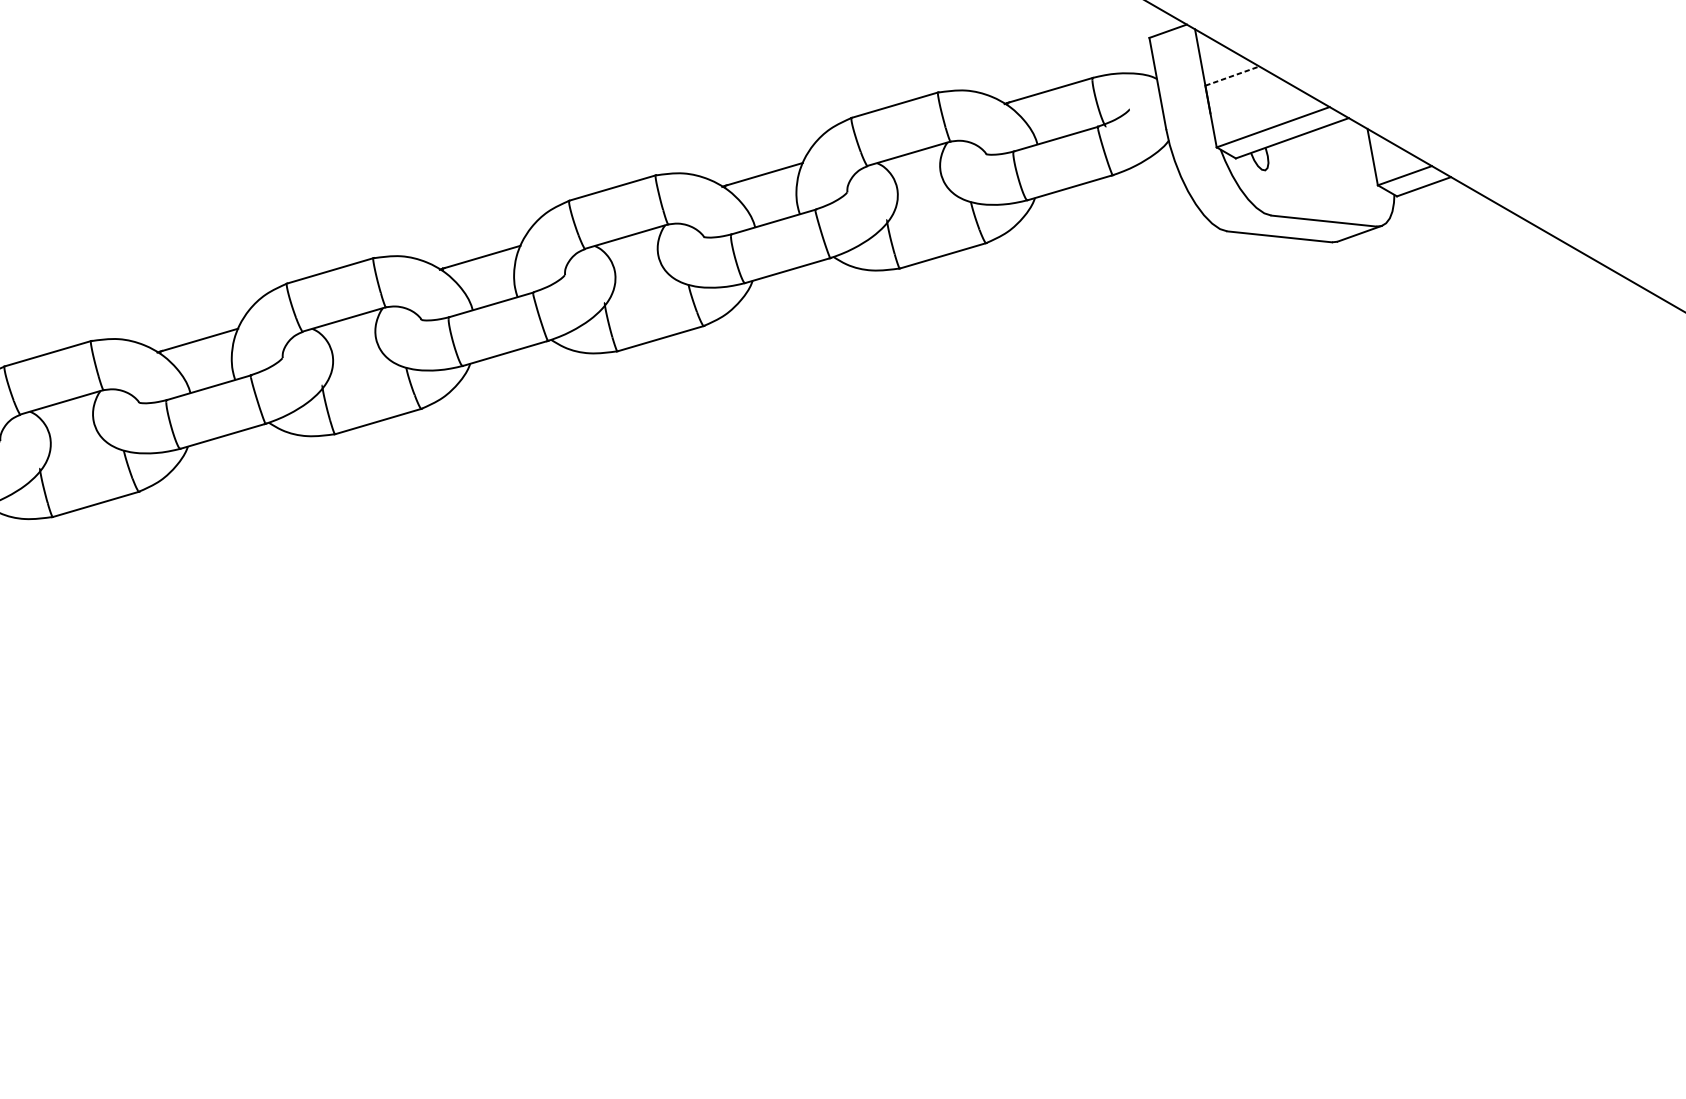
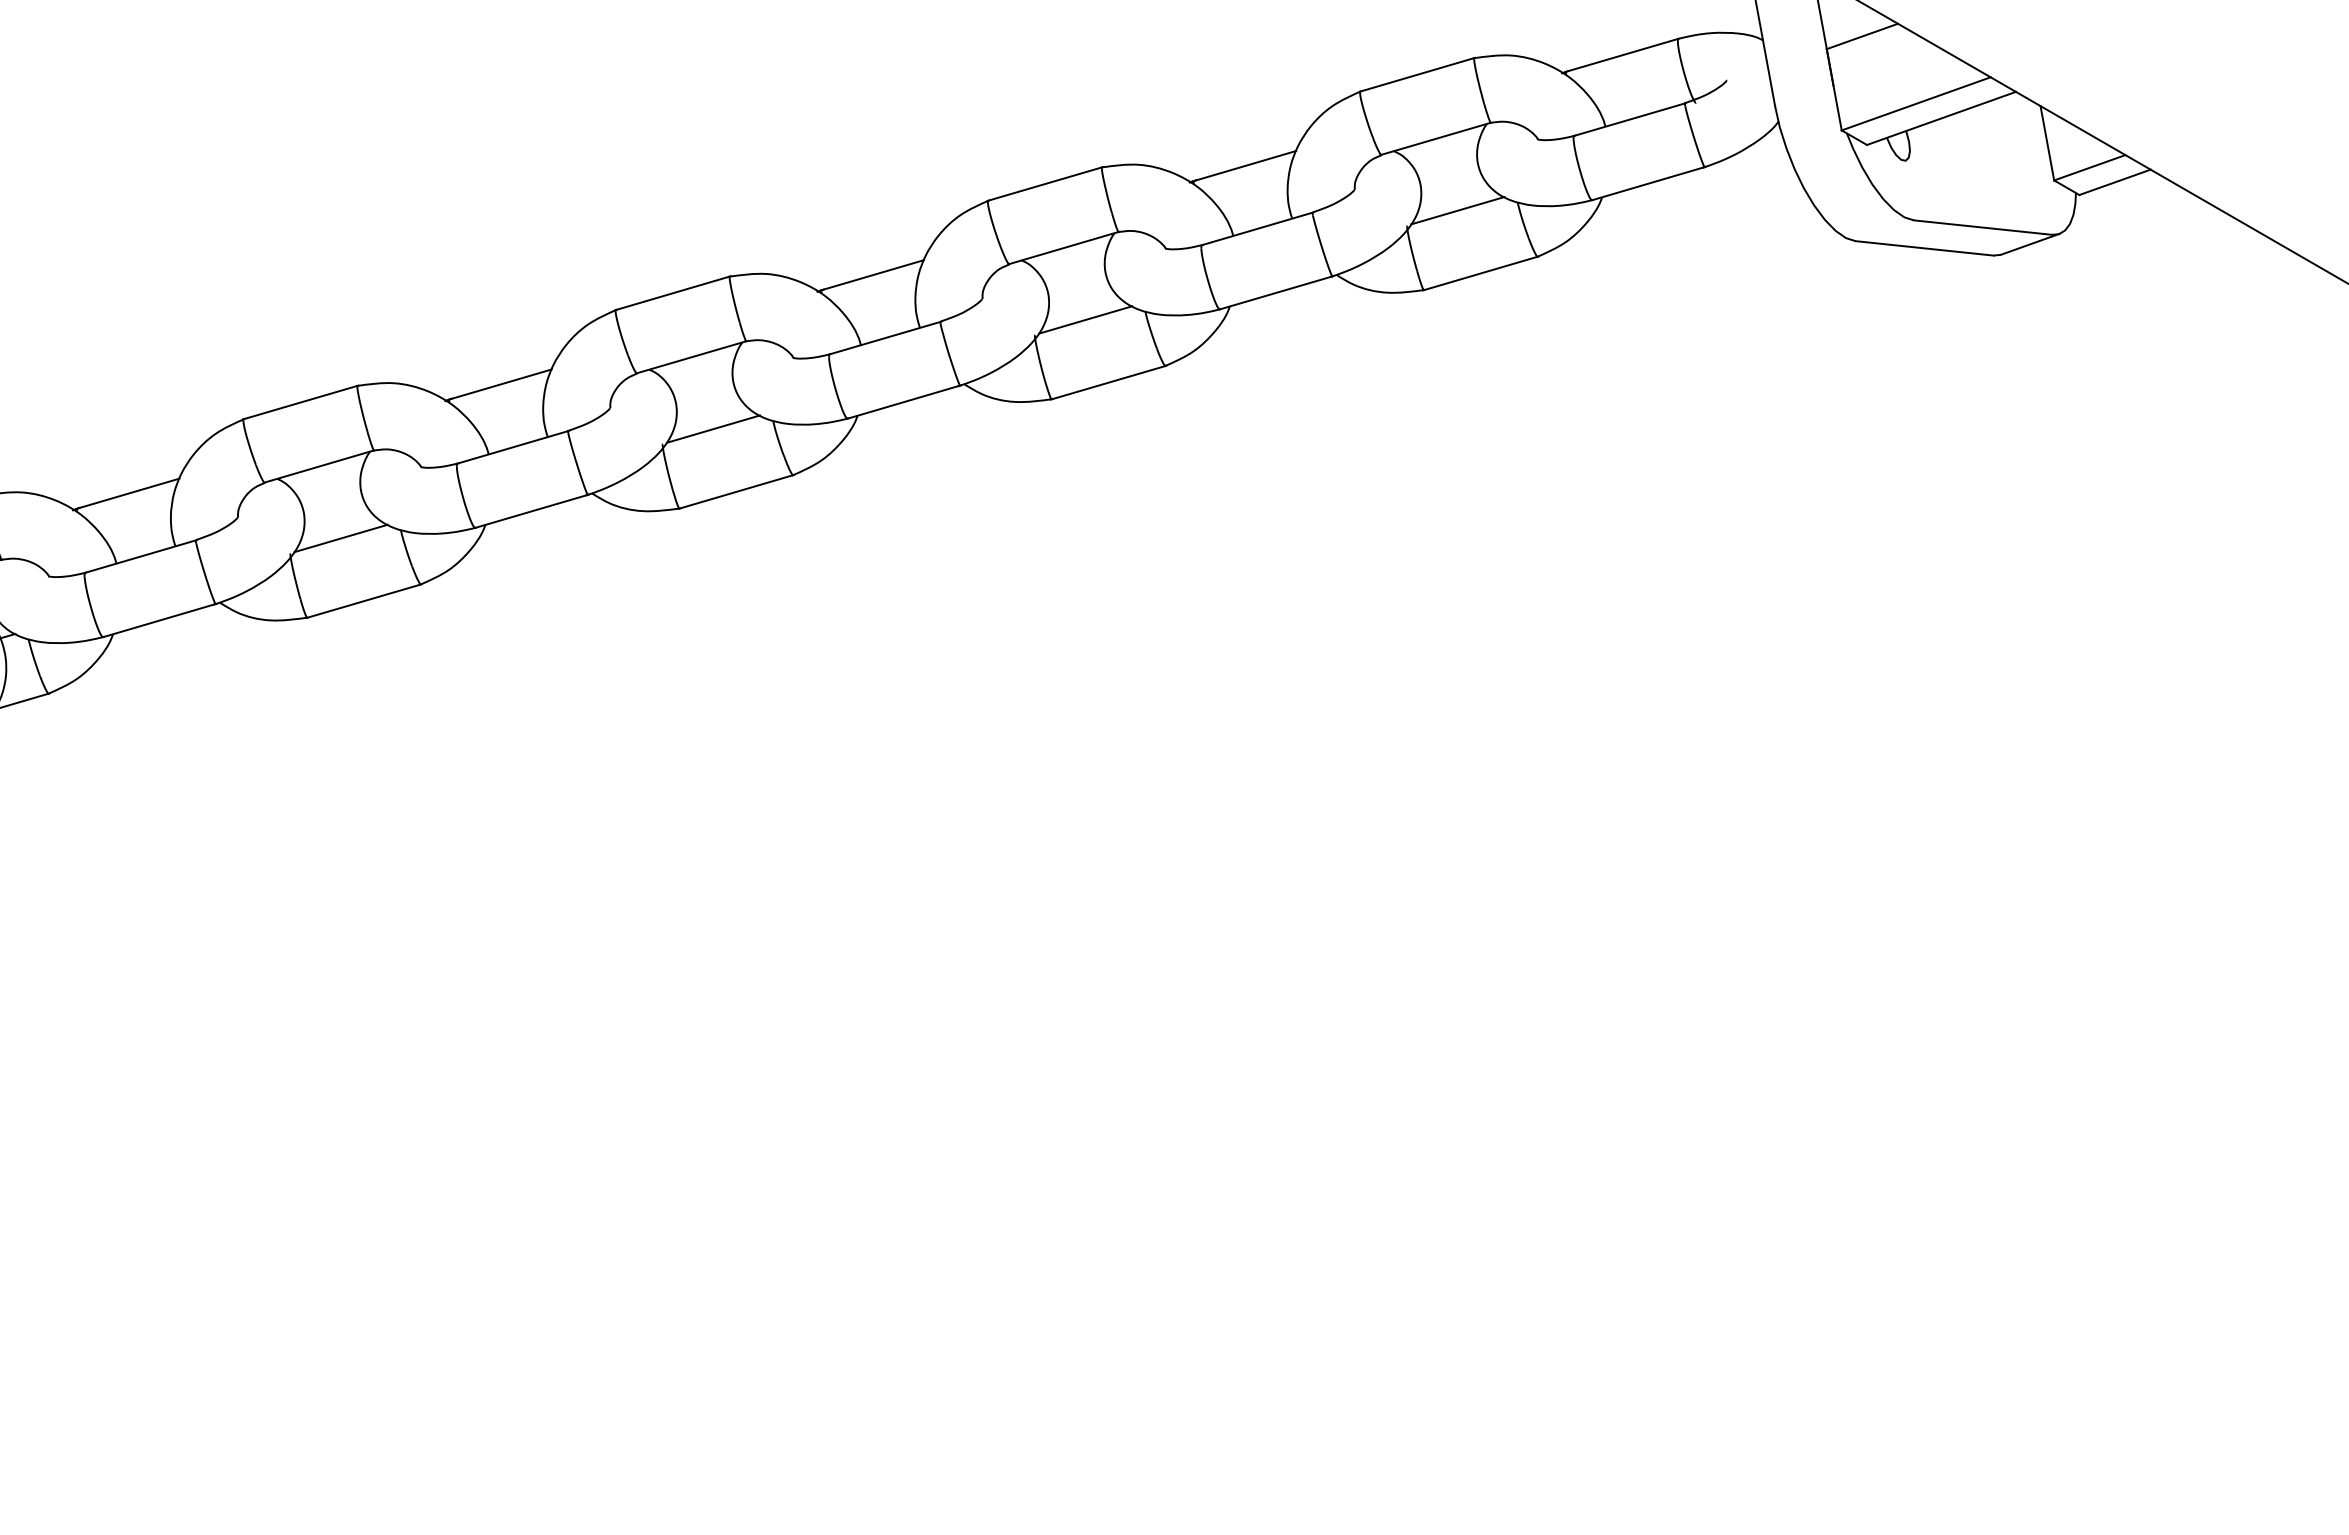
line: (1232, 76) -> (1862, 36), dashed -> solid
line: (925, 208) -> (1457, 210), added
line: (643, 290) -> (1085, 319), added
line: (360, 373) -> (712, 428), added
line: (78, 456) -> (340, 538), added

